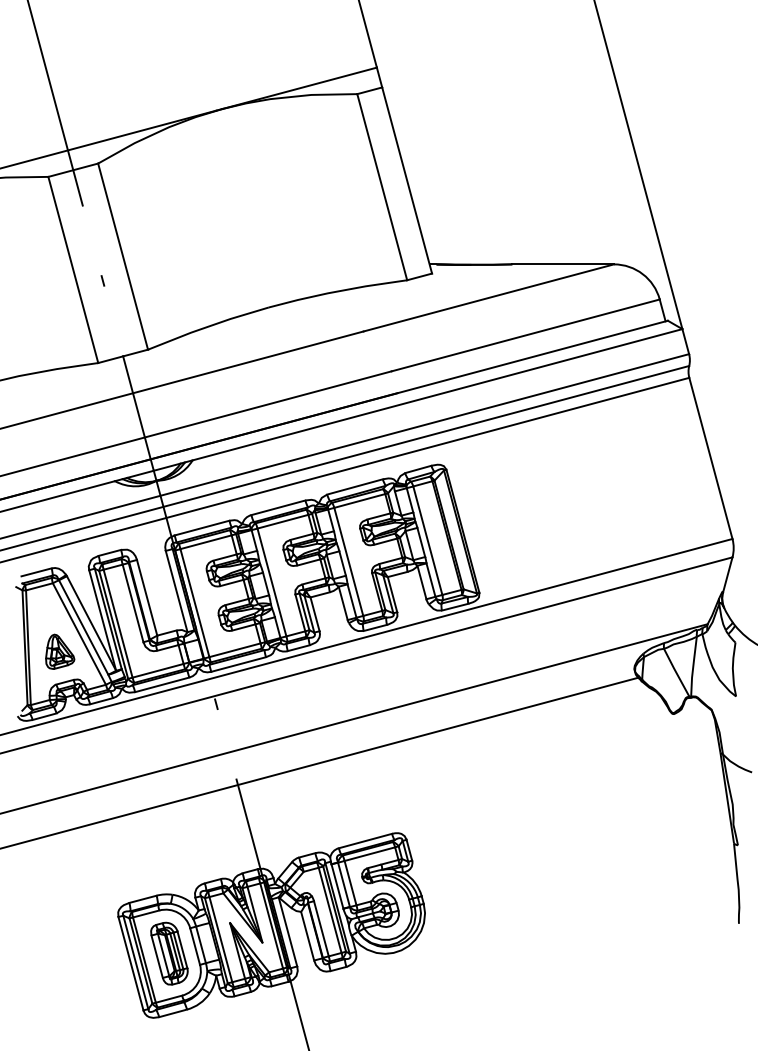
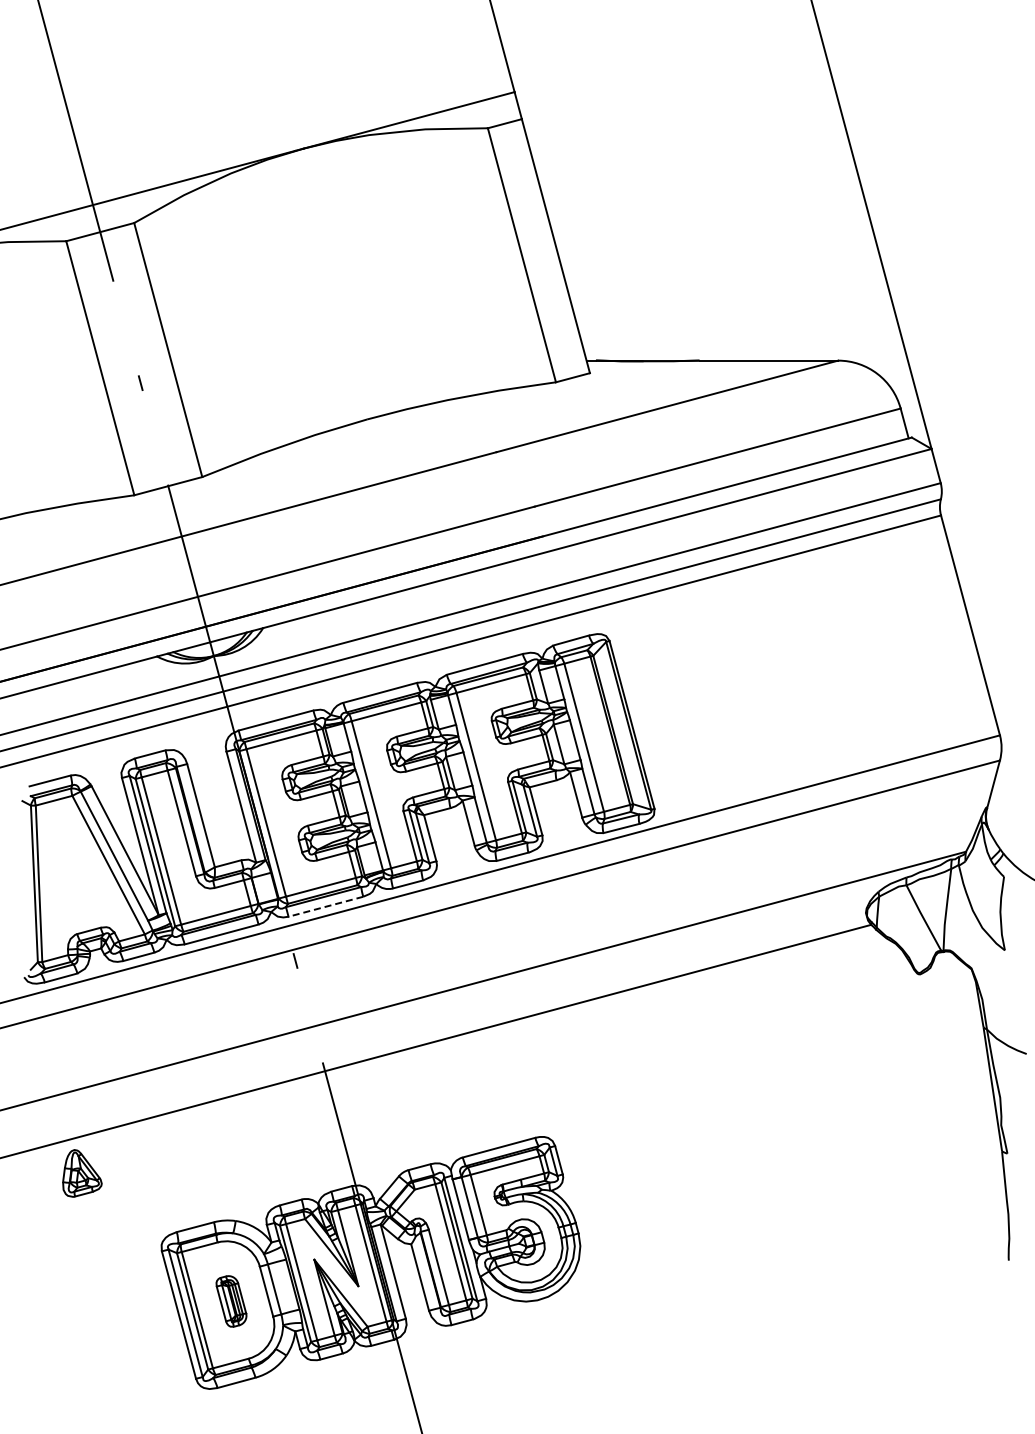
part: (60, 651) -> (82, 1173), moved
line: (238, 664) -> (325, 906), solid -> dashed
part: (169, 953) -> (231, 1301), size x0.6

